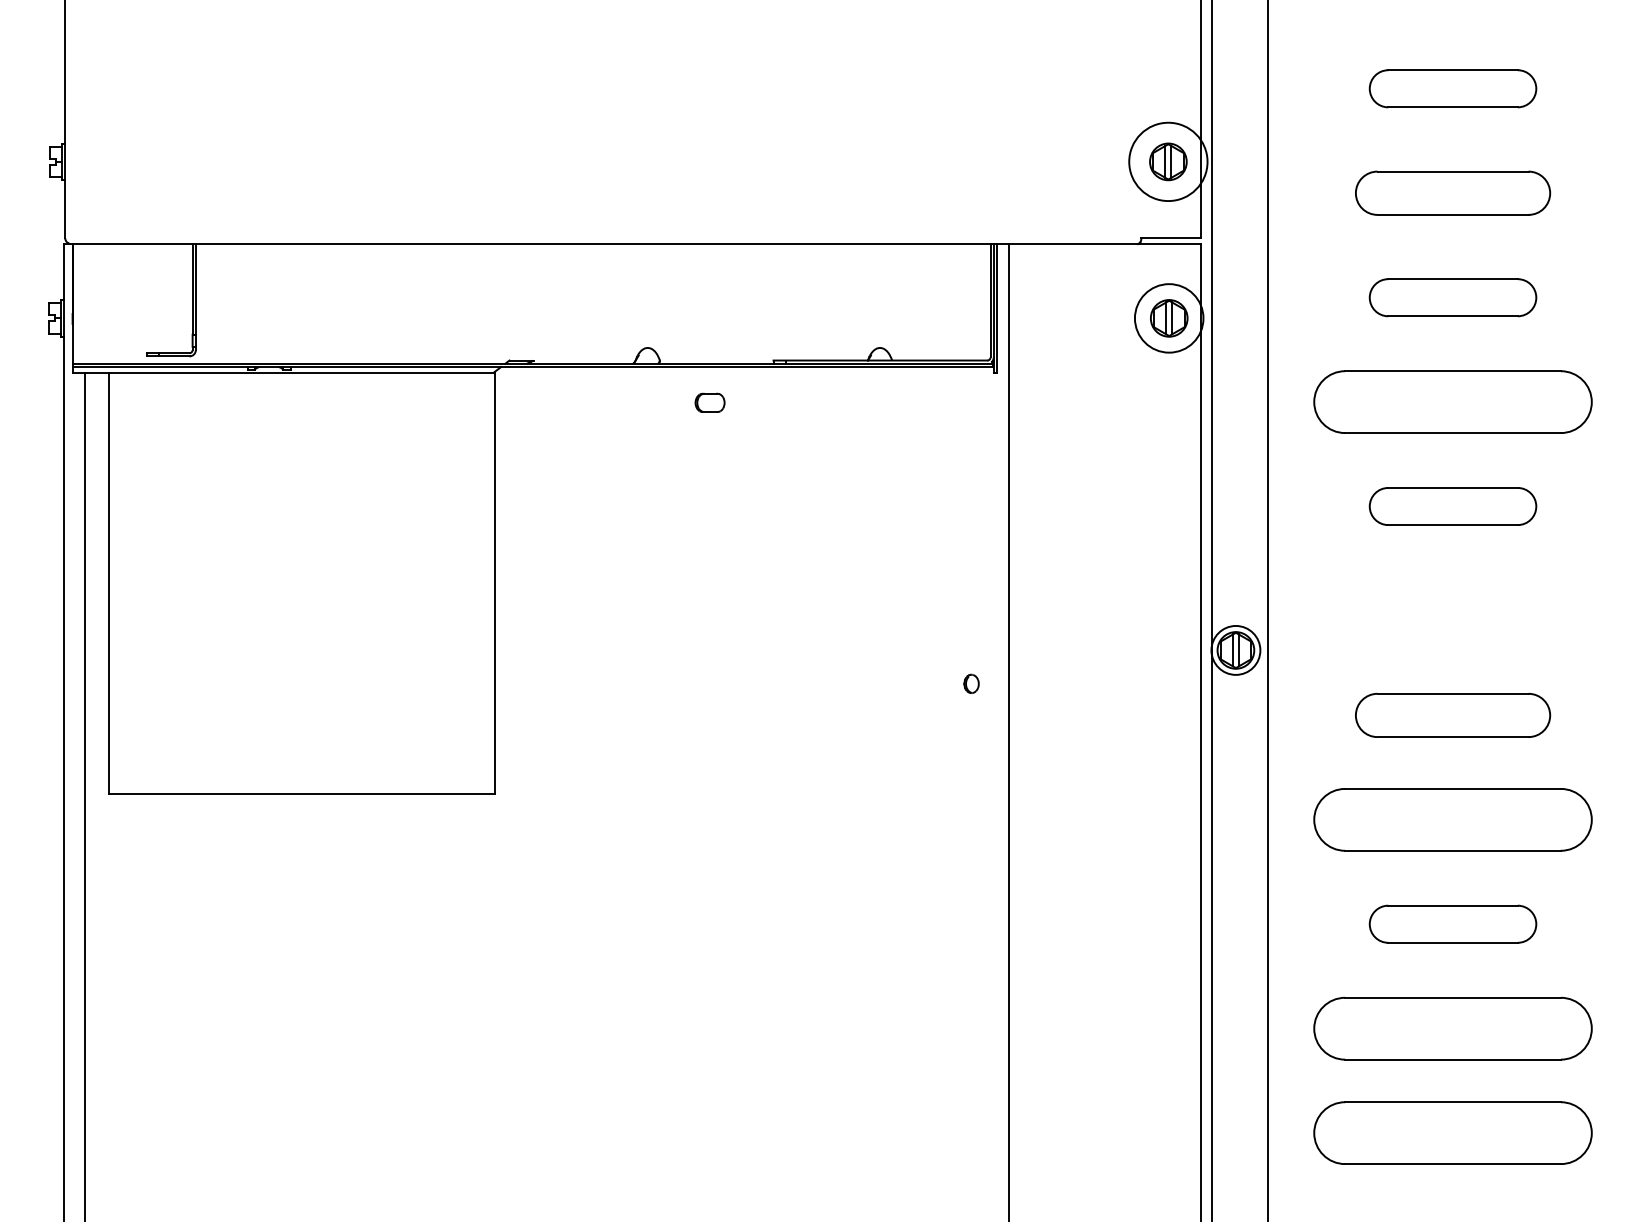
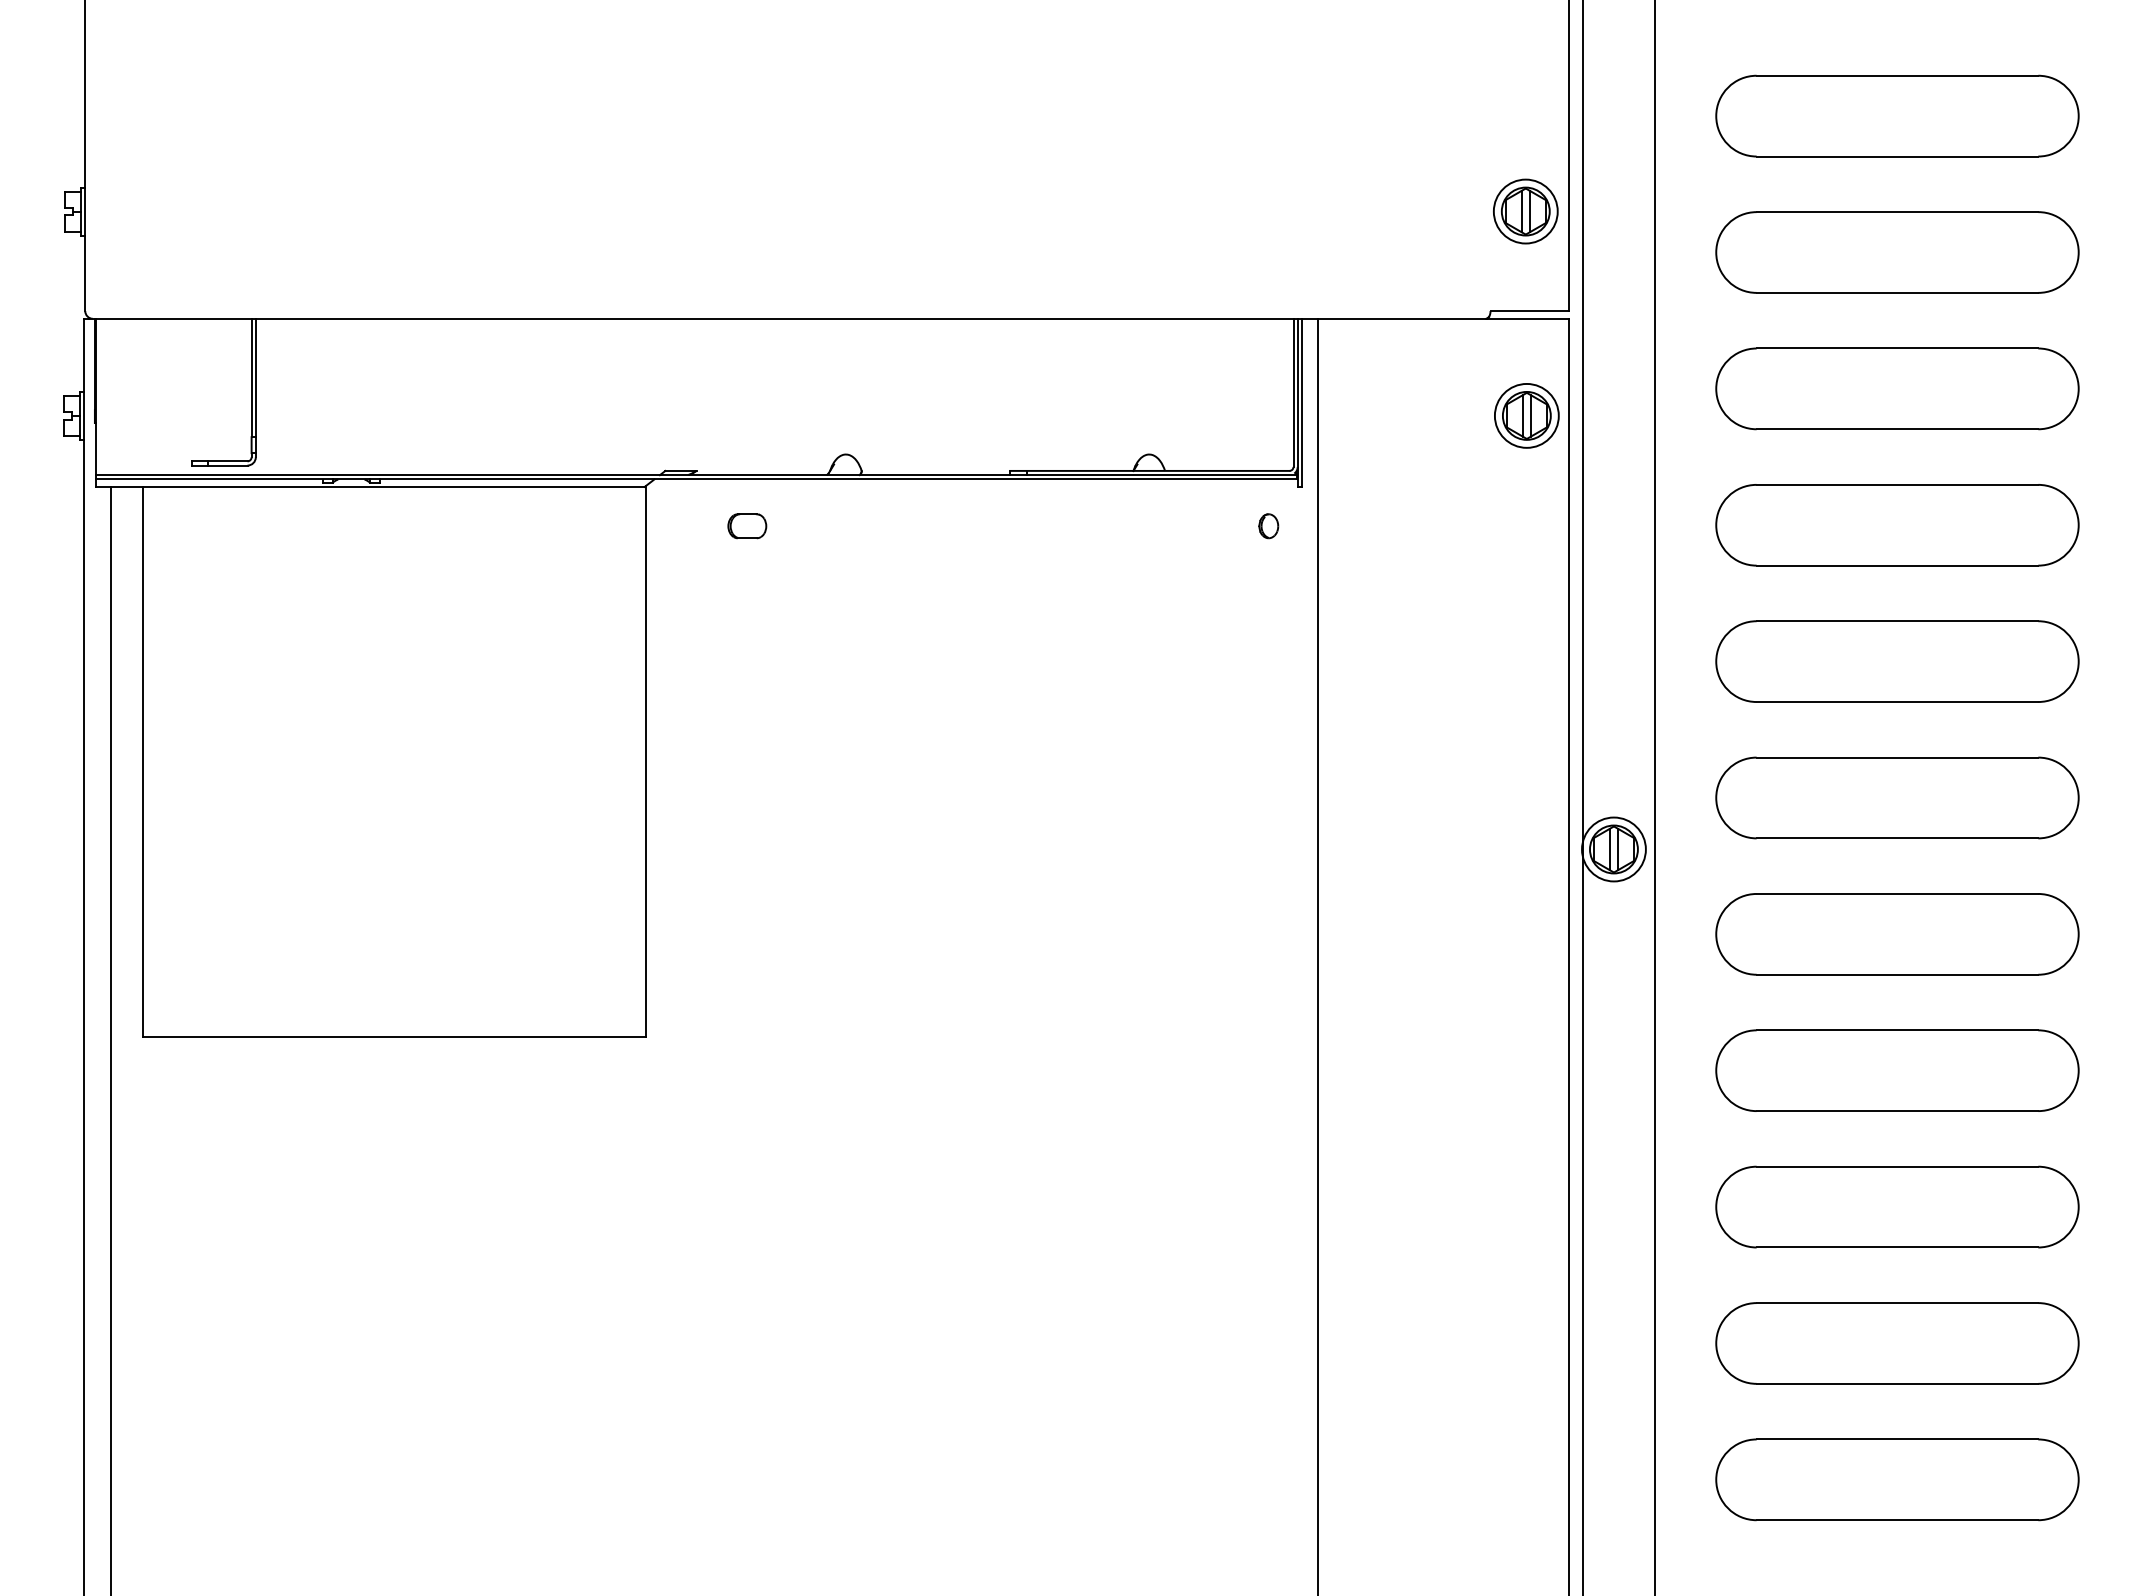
part: (1453, 88) -> (1897, 115), size x1.67
circle: (1168, 161) -> (1525, 211), size x0.62
part: (1453, 193) -> (1897, 252), size x1.43
part: (1453, 297) -> (1897, 388), size x1.67
circle: (1168, 318) -> (1526, 415), size x0.71
part: (710, 403) -> (747, 526), moved
part: (1453, 506) -> (1897, 661), size x1.67
part: (1453, 610) -> (1897, 797), added
part: (971, 684) -> (1268, 526), moved
part: (1453, 715) -> (1897, 934), size x1.43
part: (1453, 923) -> (1897, 1206), size x1.67

